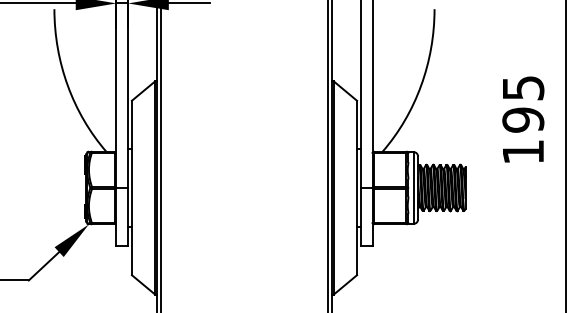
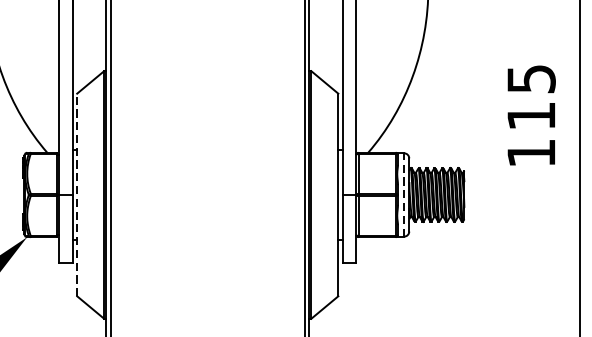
text: (523, 119) -> (531, 115), 195 -> 115
line: (132, 187) -> (77, 194), solid -> dashed
line: (413, 187) -> (403, 194), solid -> dashed

